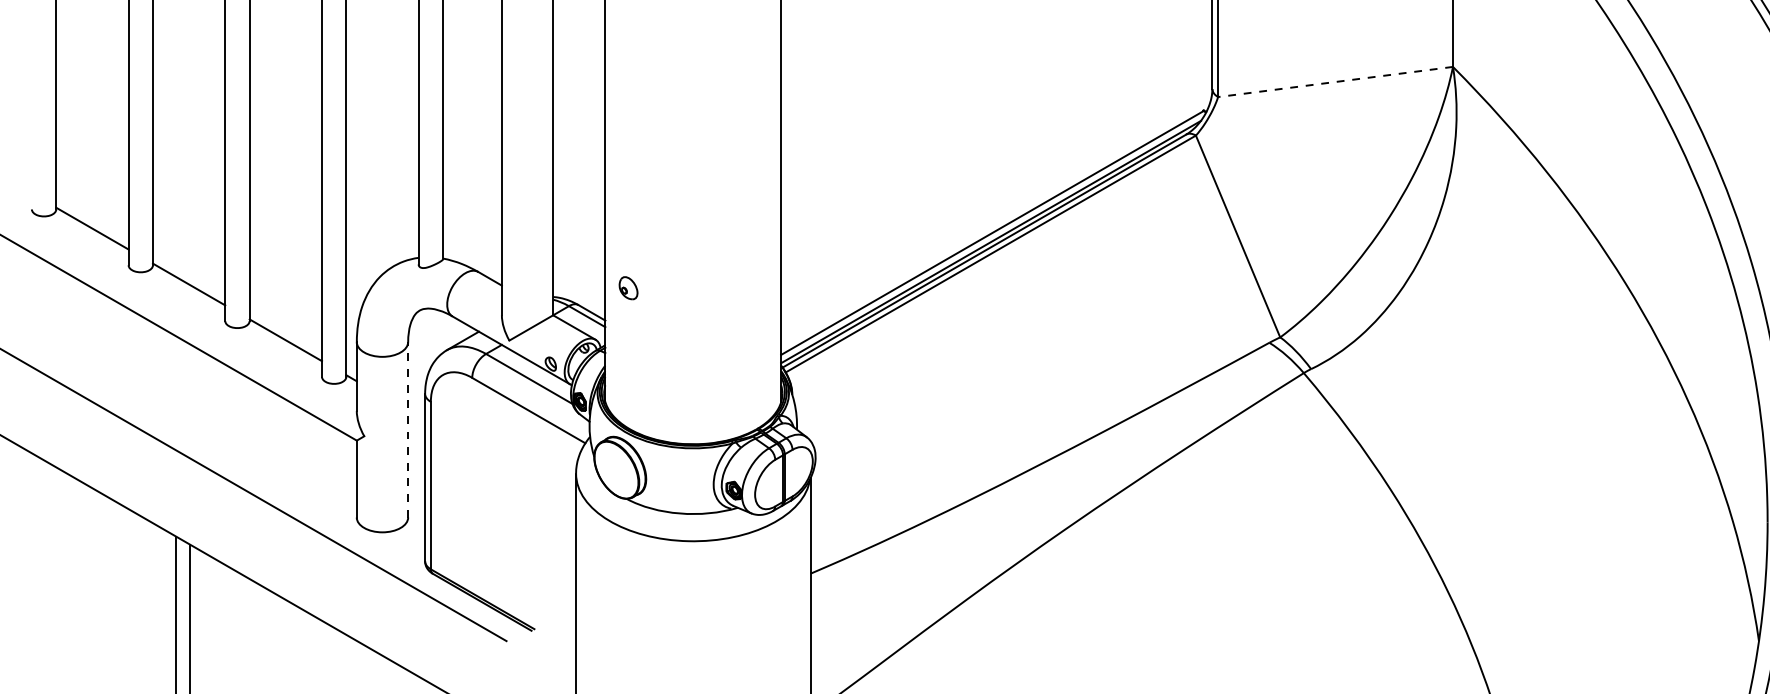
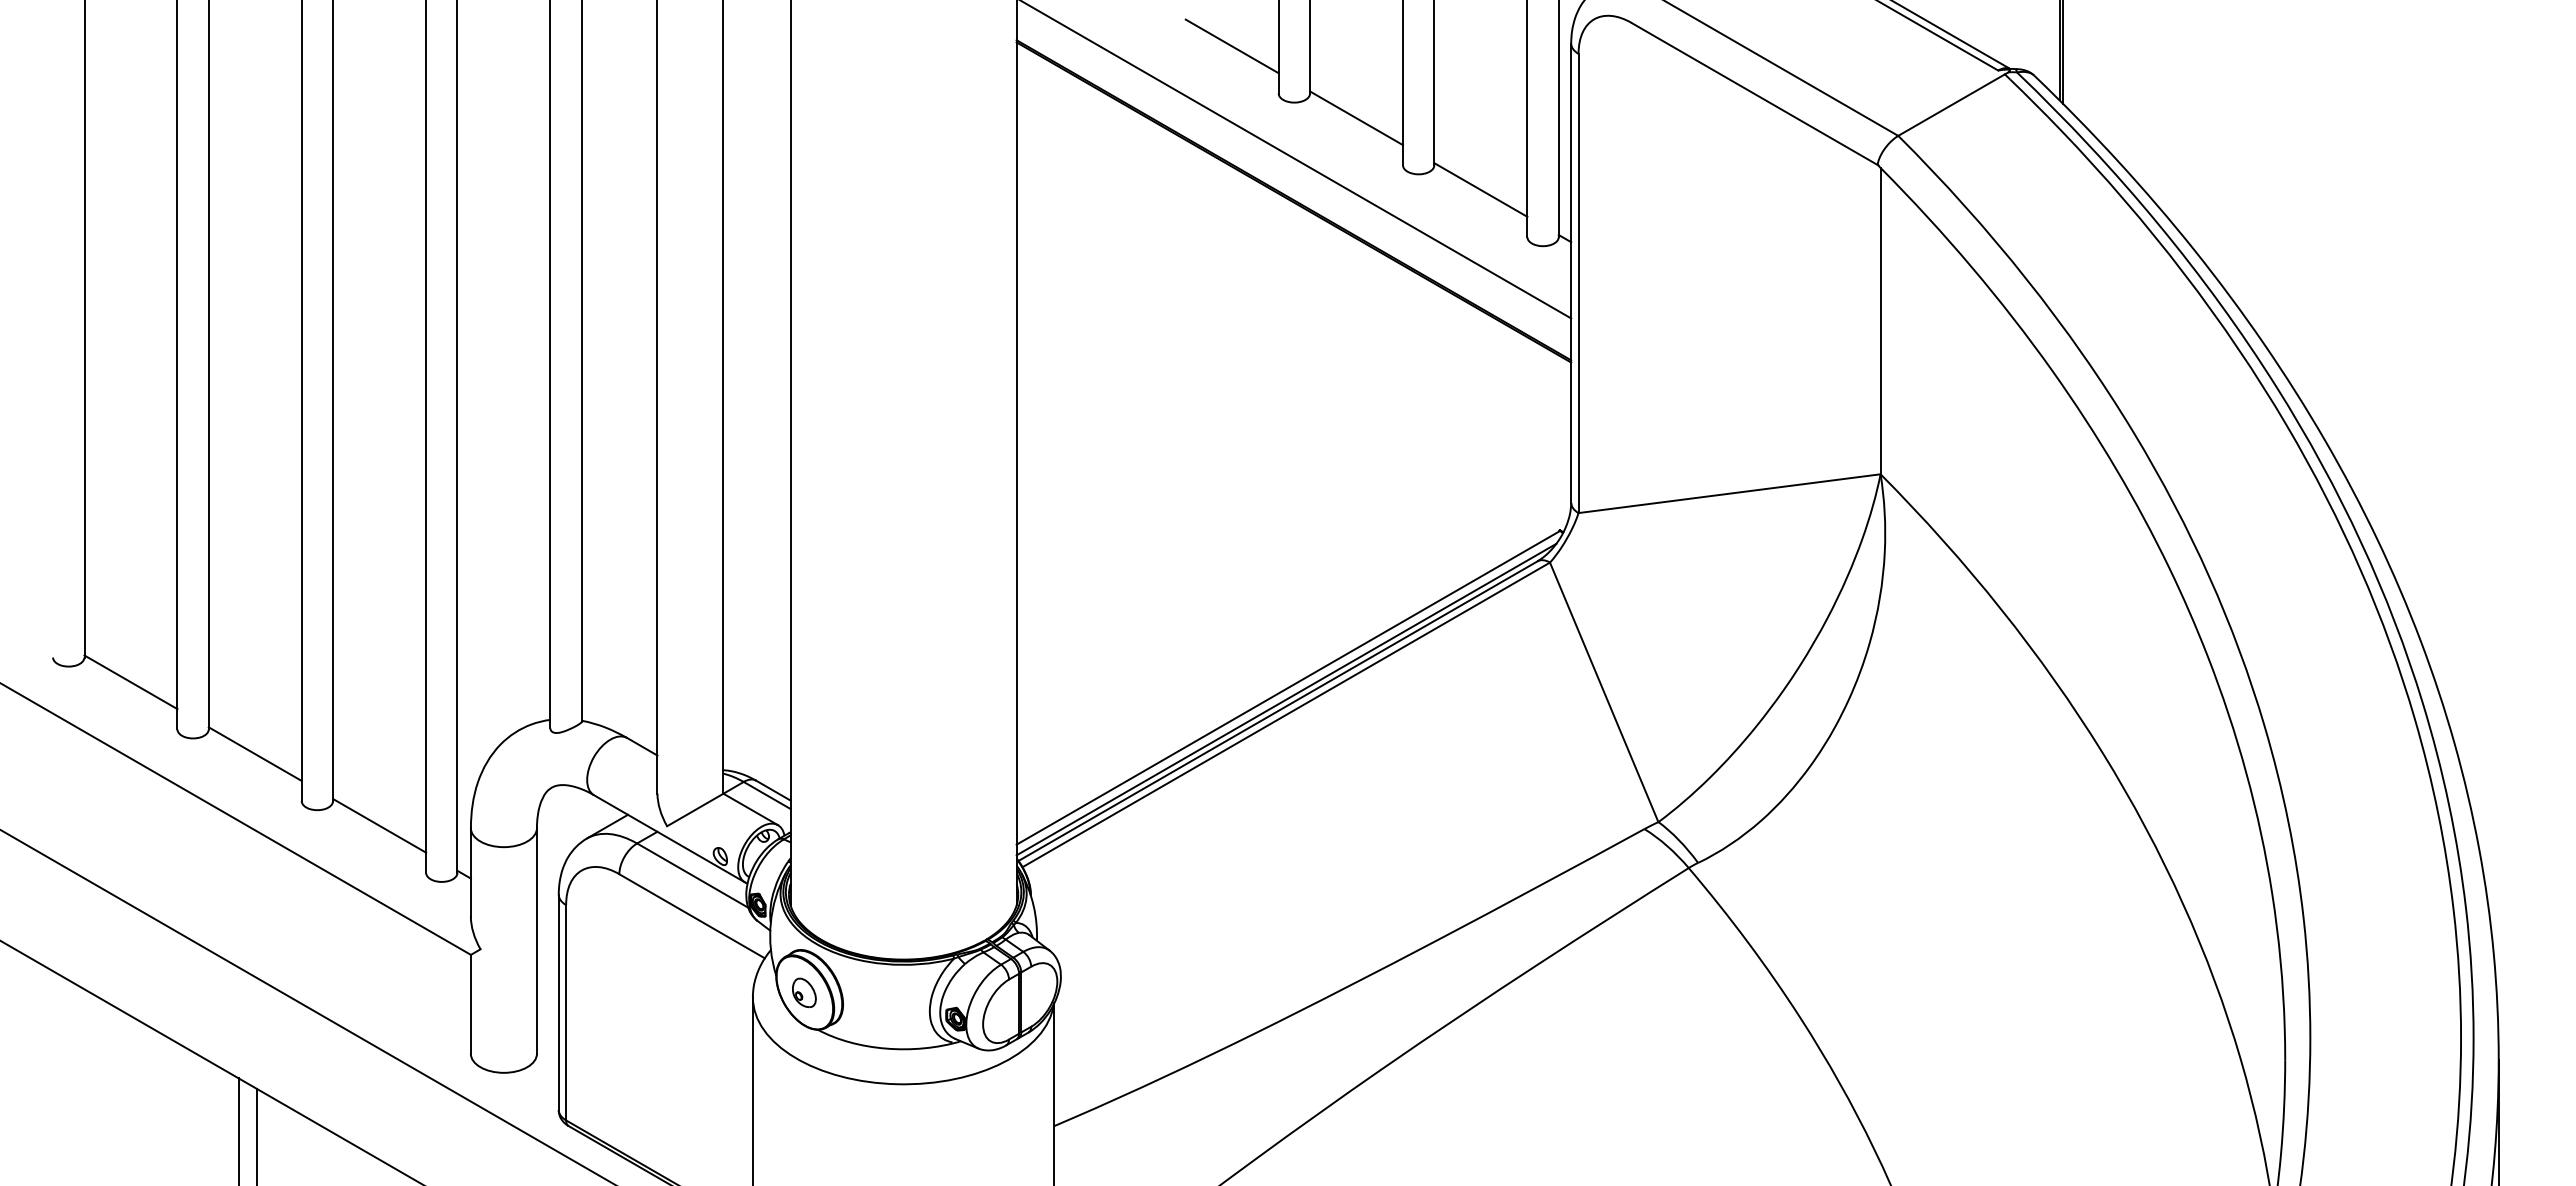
line: (1335, 81) -> (1729, 493), dashed -> solid
part: (628, 287) -> (804, 992), moved
line: (407, 429) -> (536, 940), dashed -> solid

